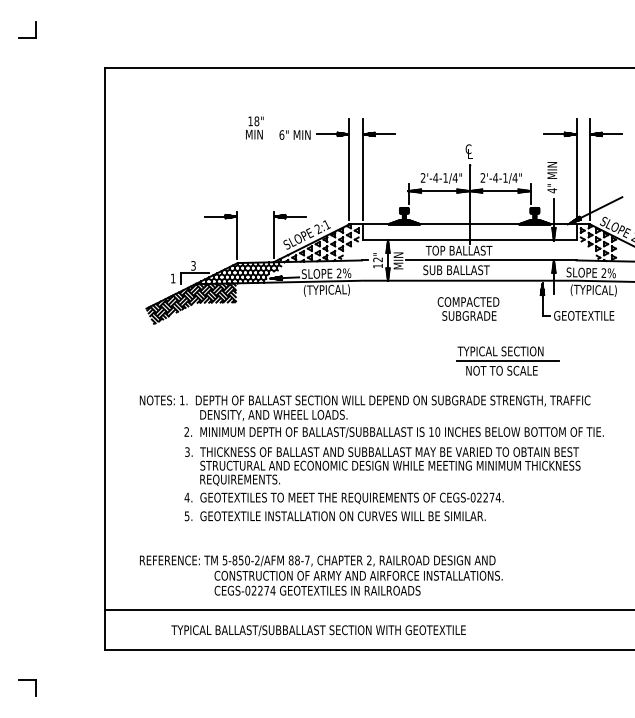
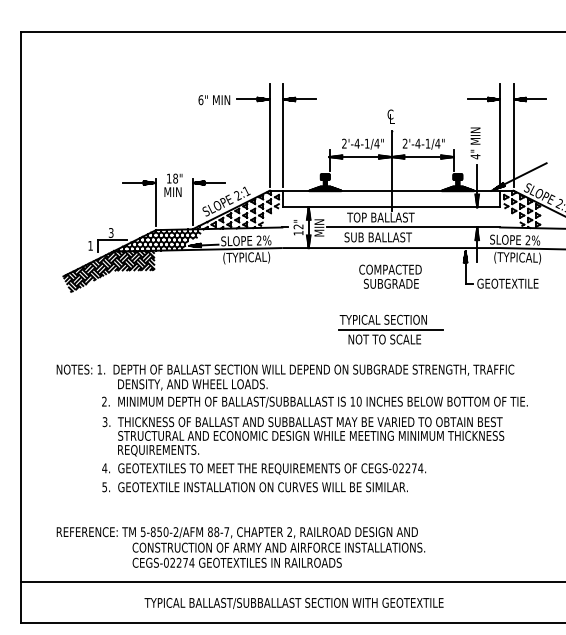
text: (254, 127) -> (173, 184), moved
part: (507, 360) -> (390, 329), moved
text: (318, 630) -> (293, 603), moved

